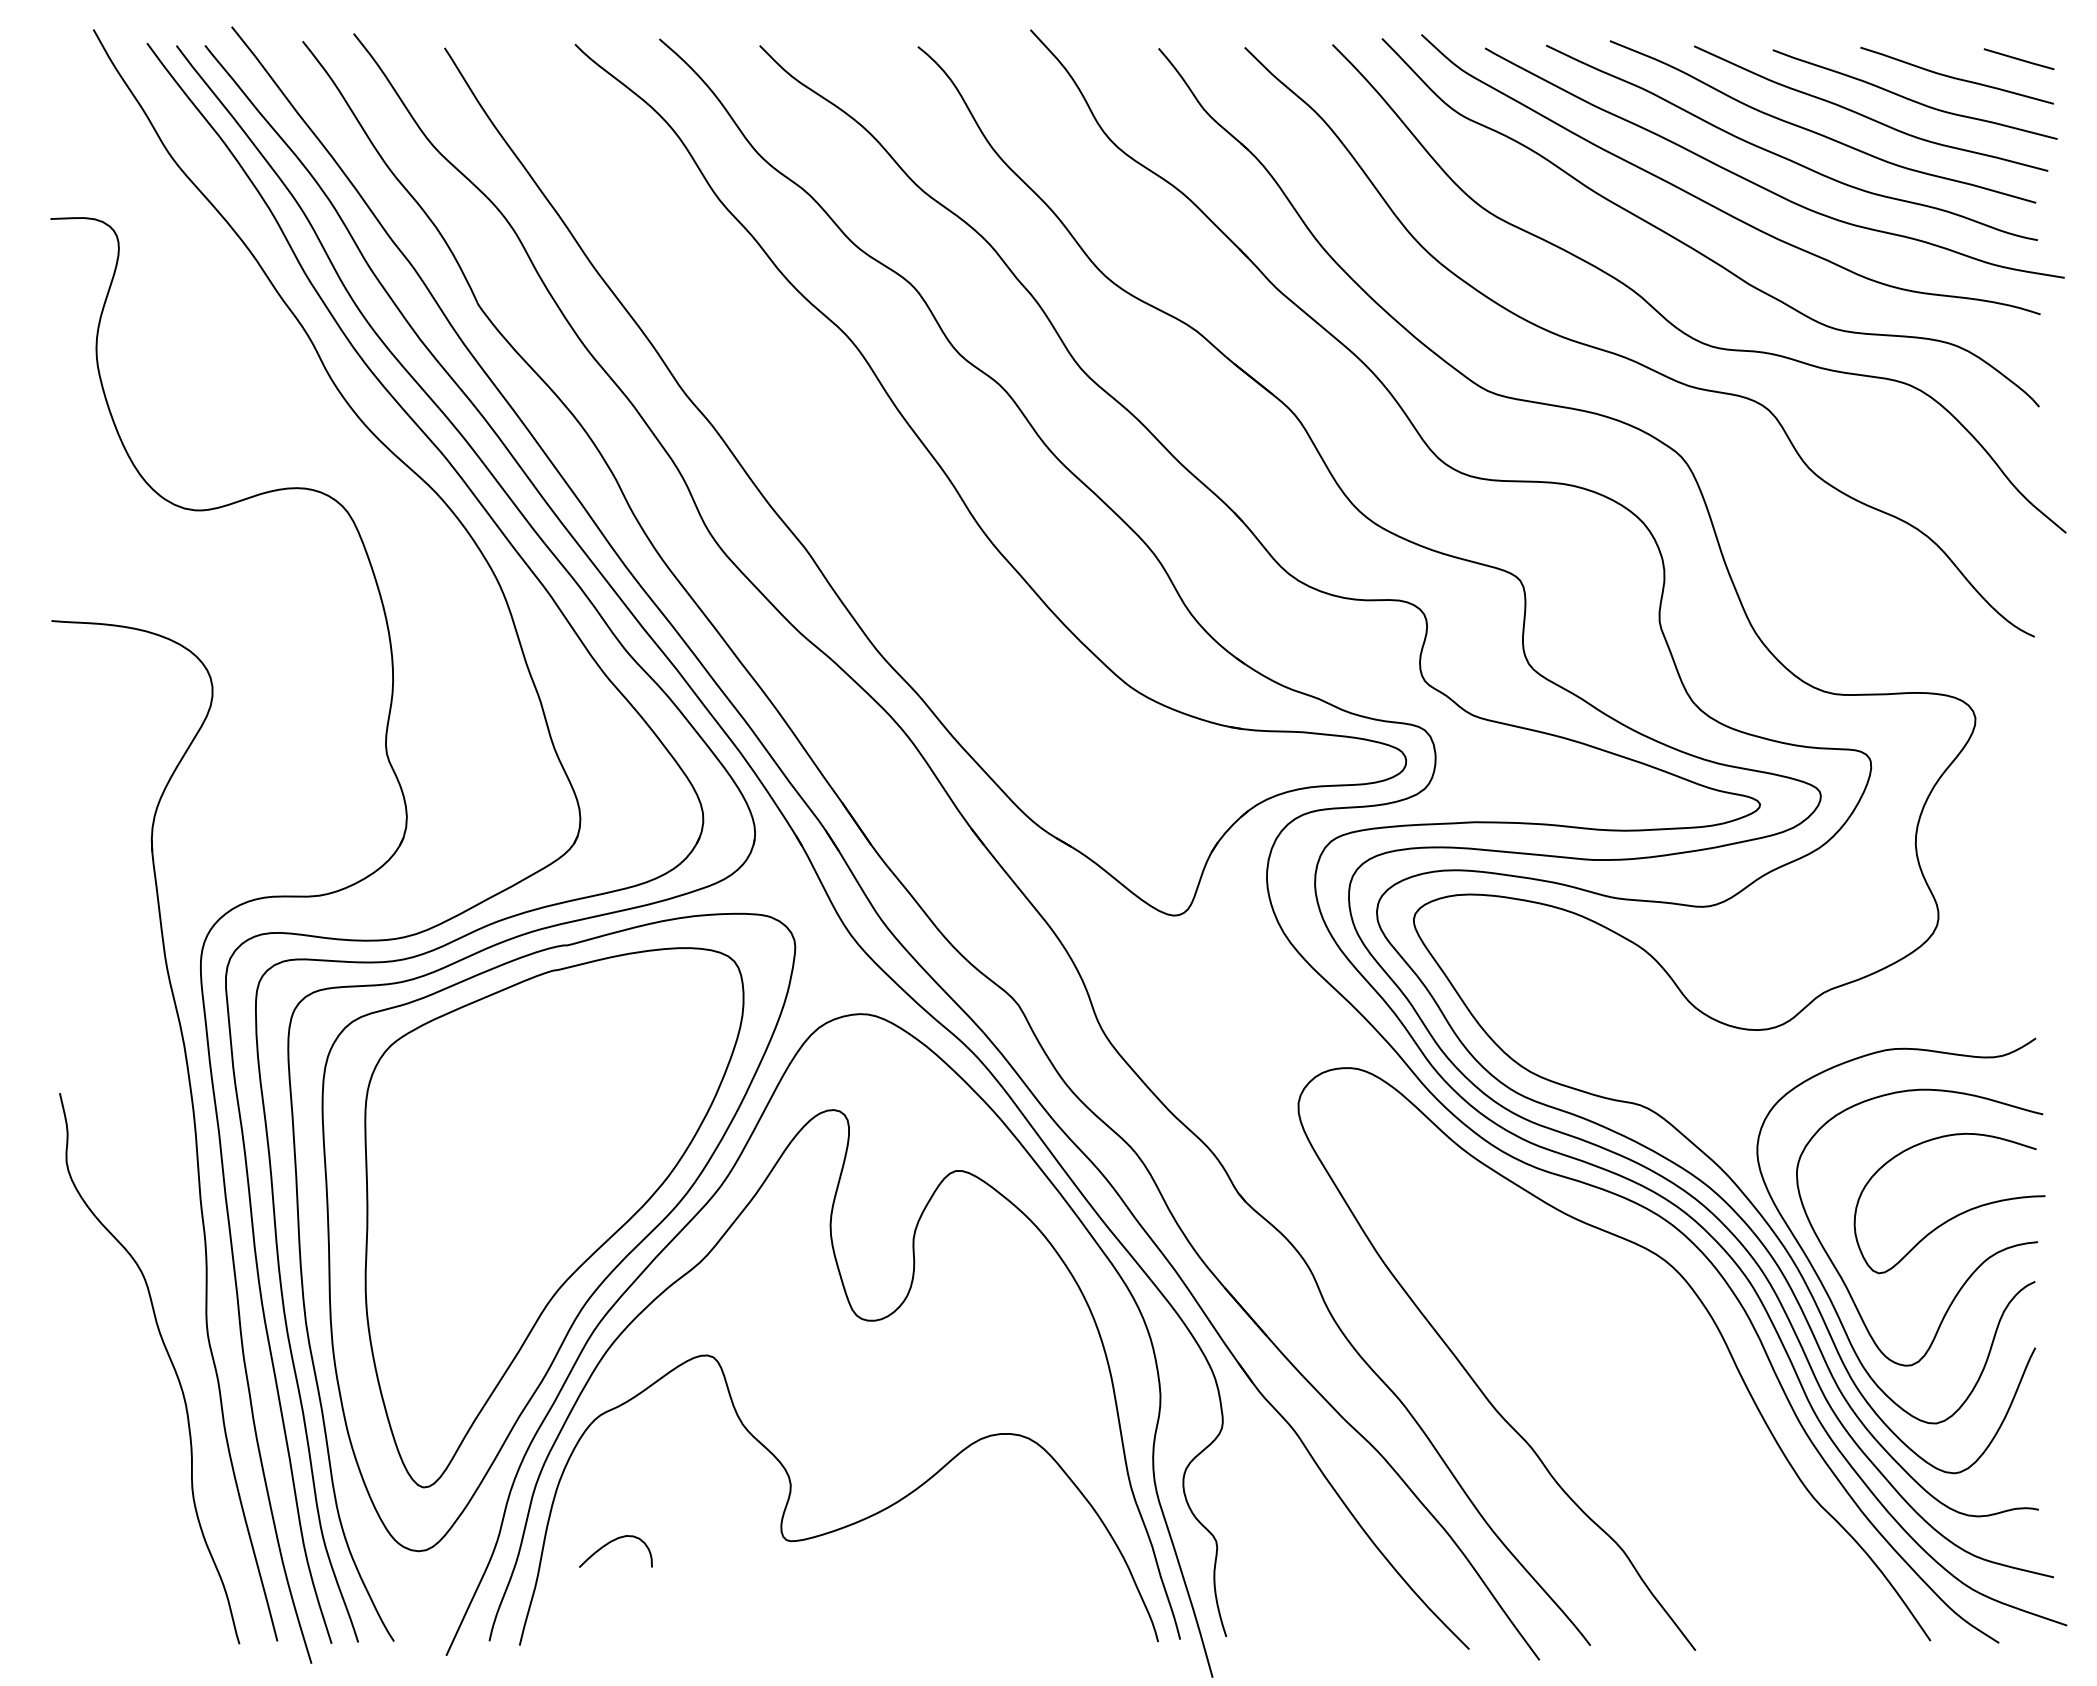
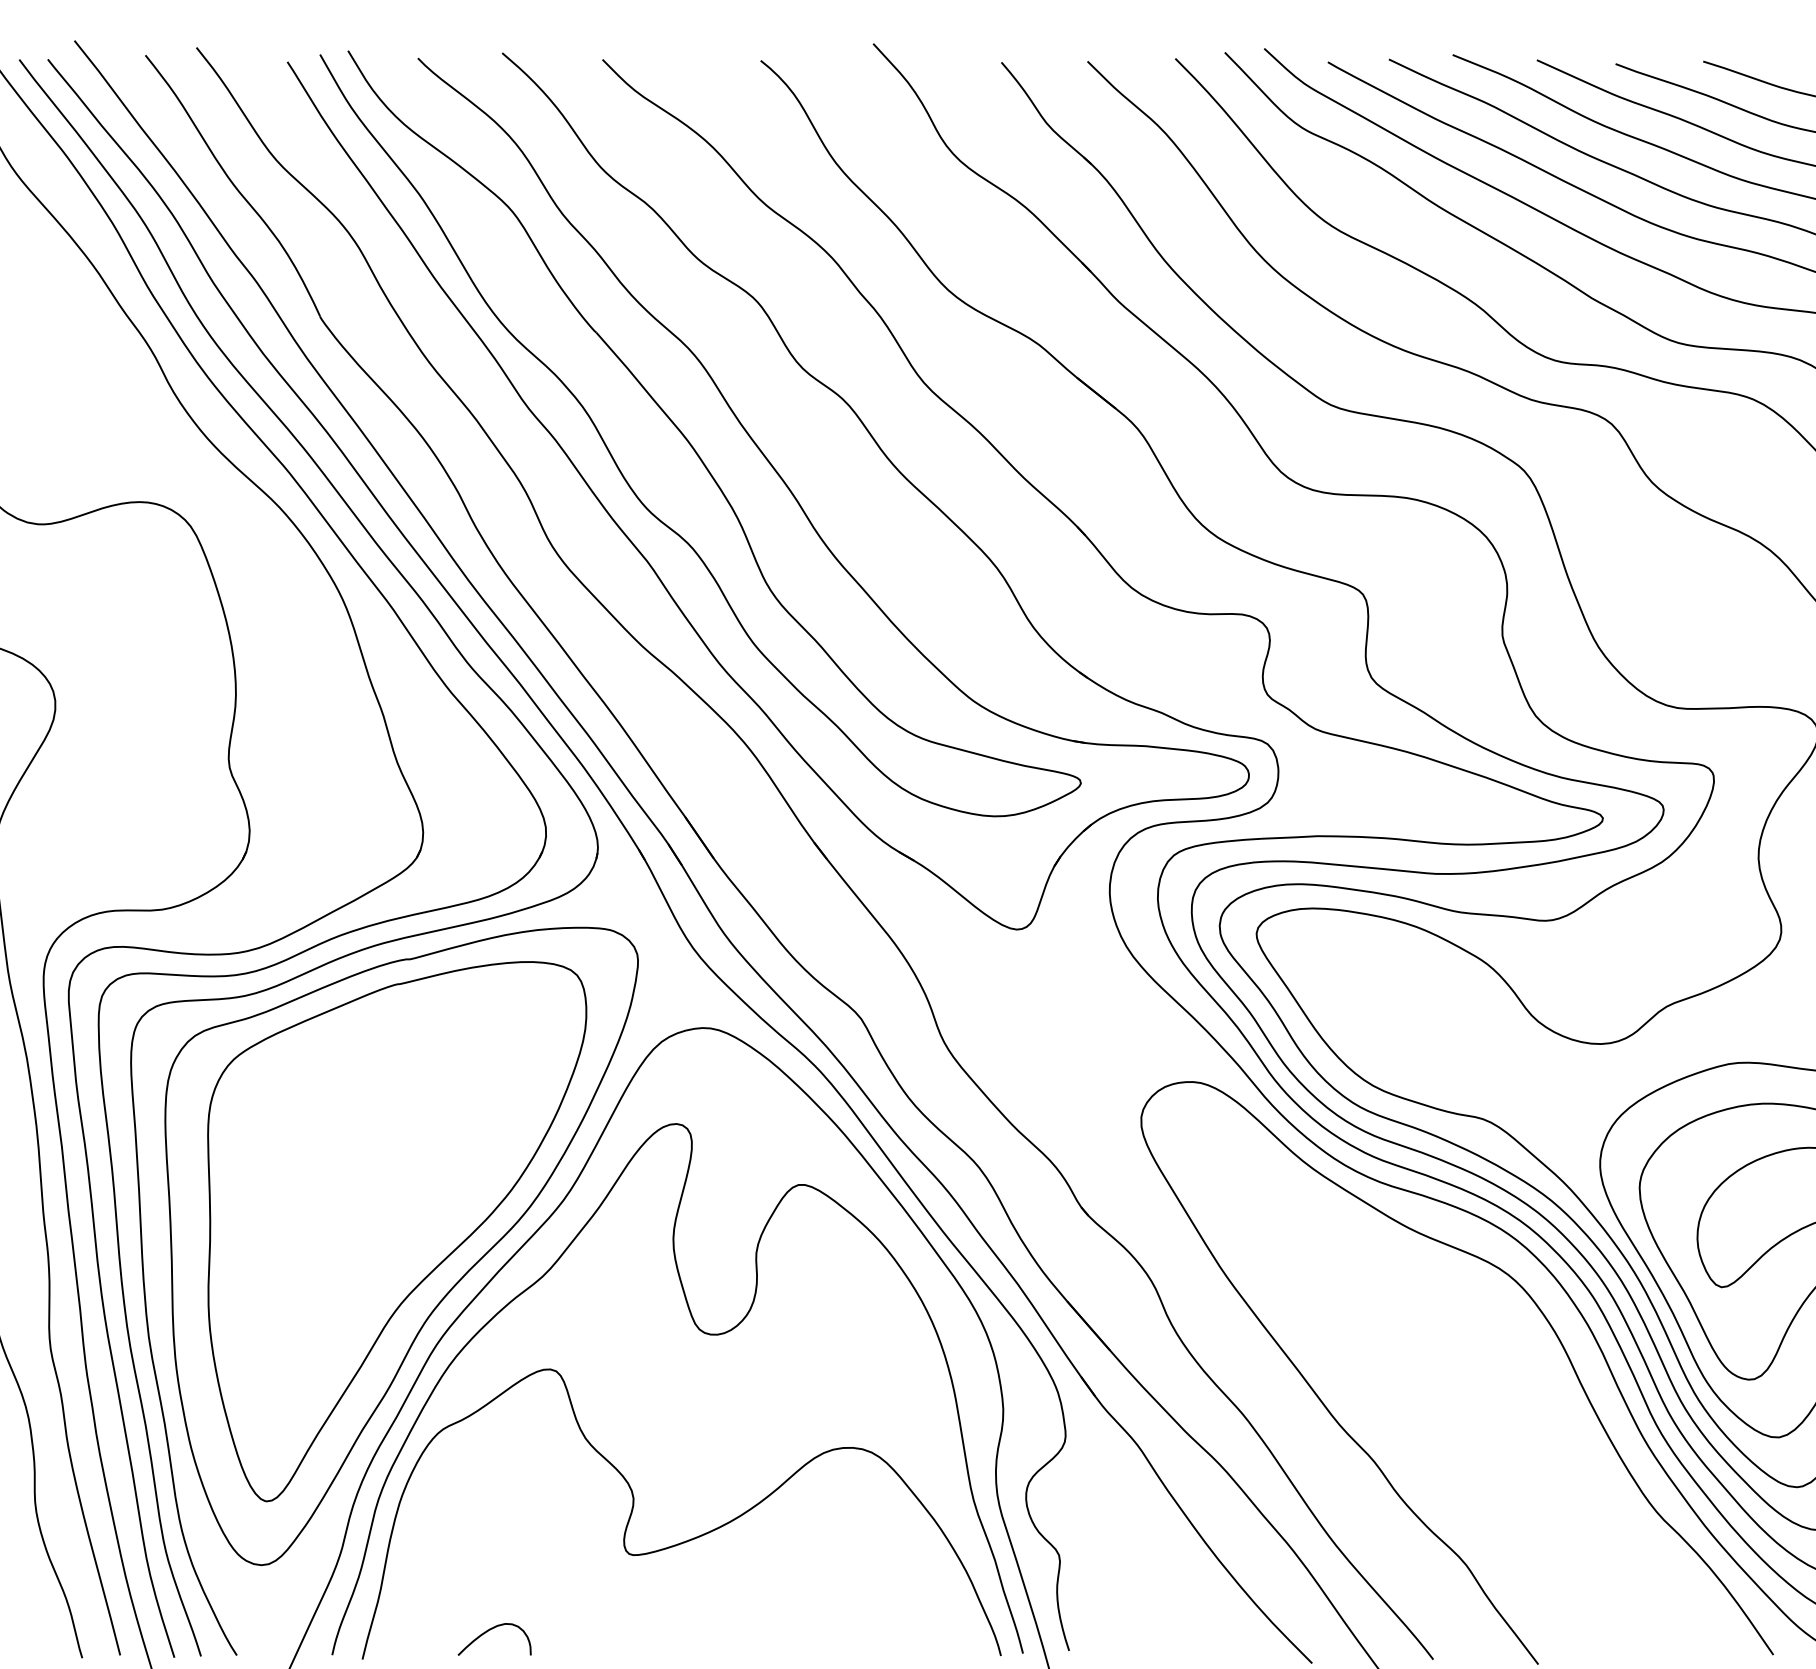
part: (845, 425) -> (688, 439), added
curve: (611, 1542) -> (490, 1630), moved

